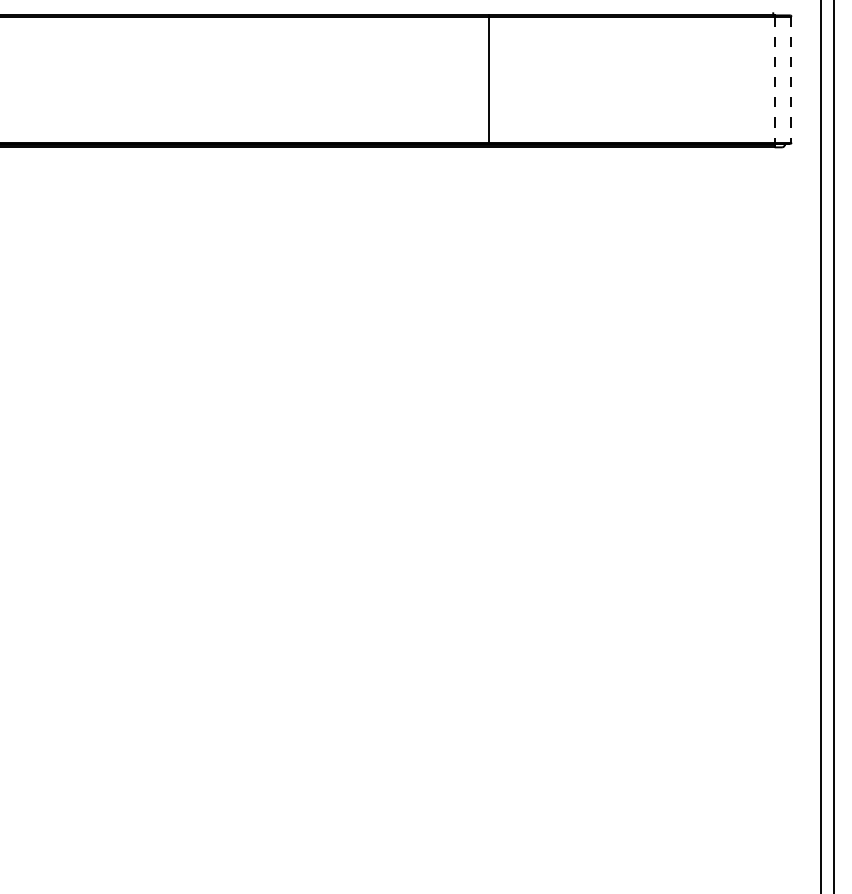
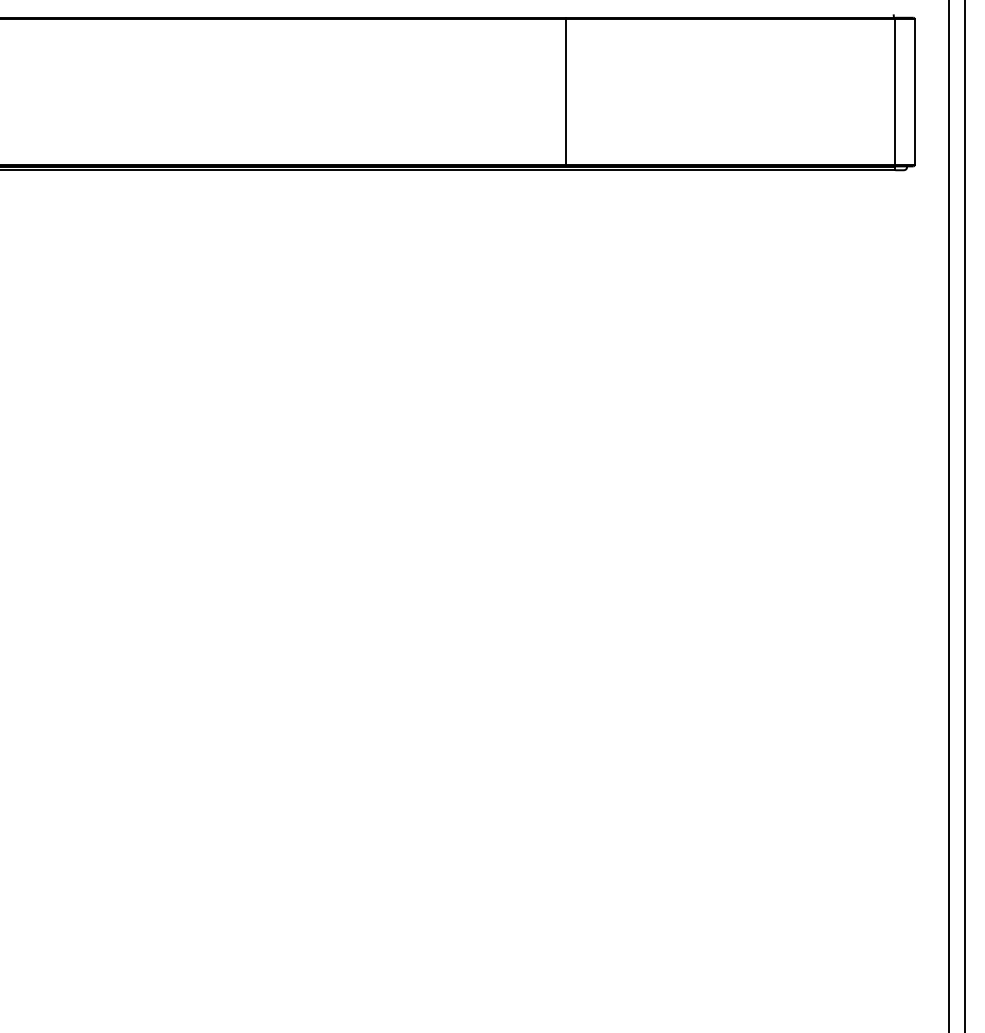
line: (774, 80) -> (895, 92), dashed -> solid
line: (791, 80) -> (914, 92), dashed -> solid

